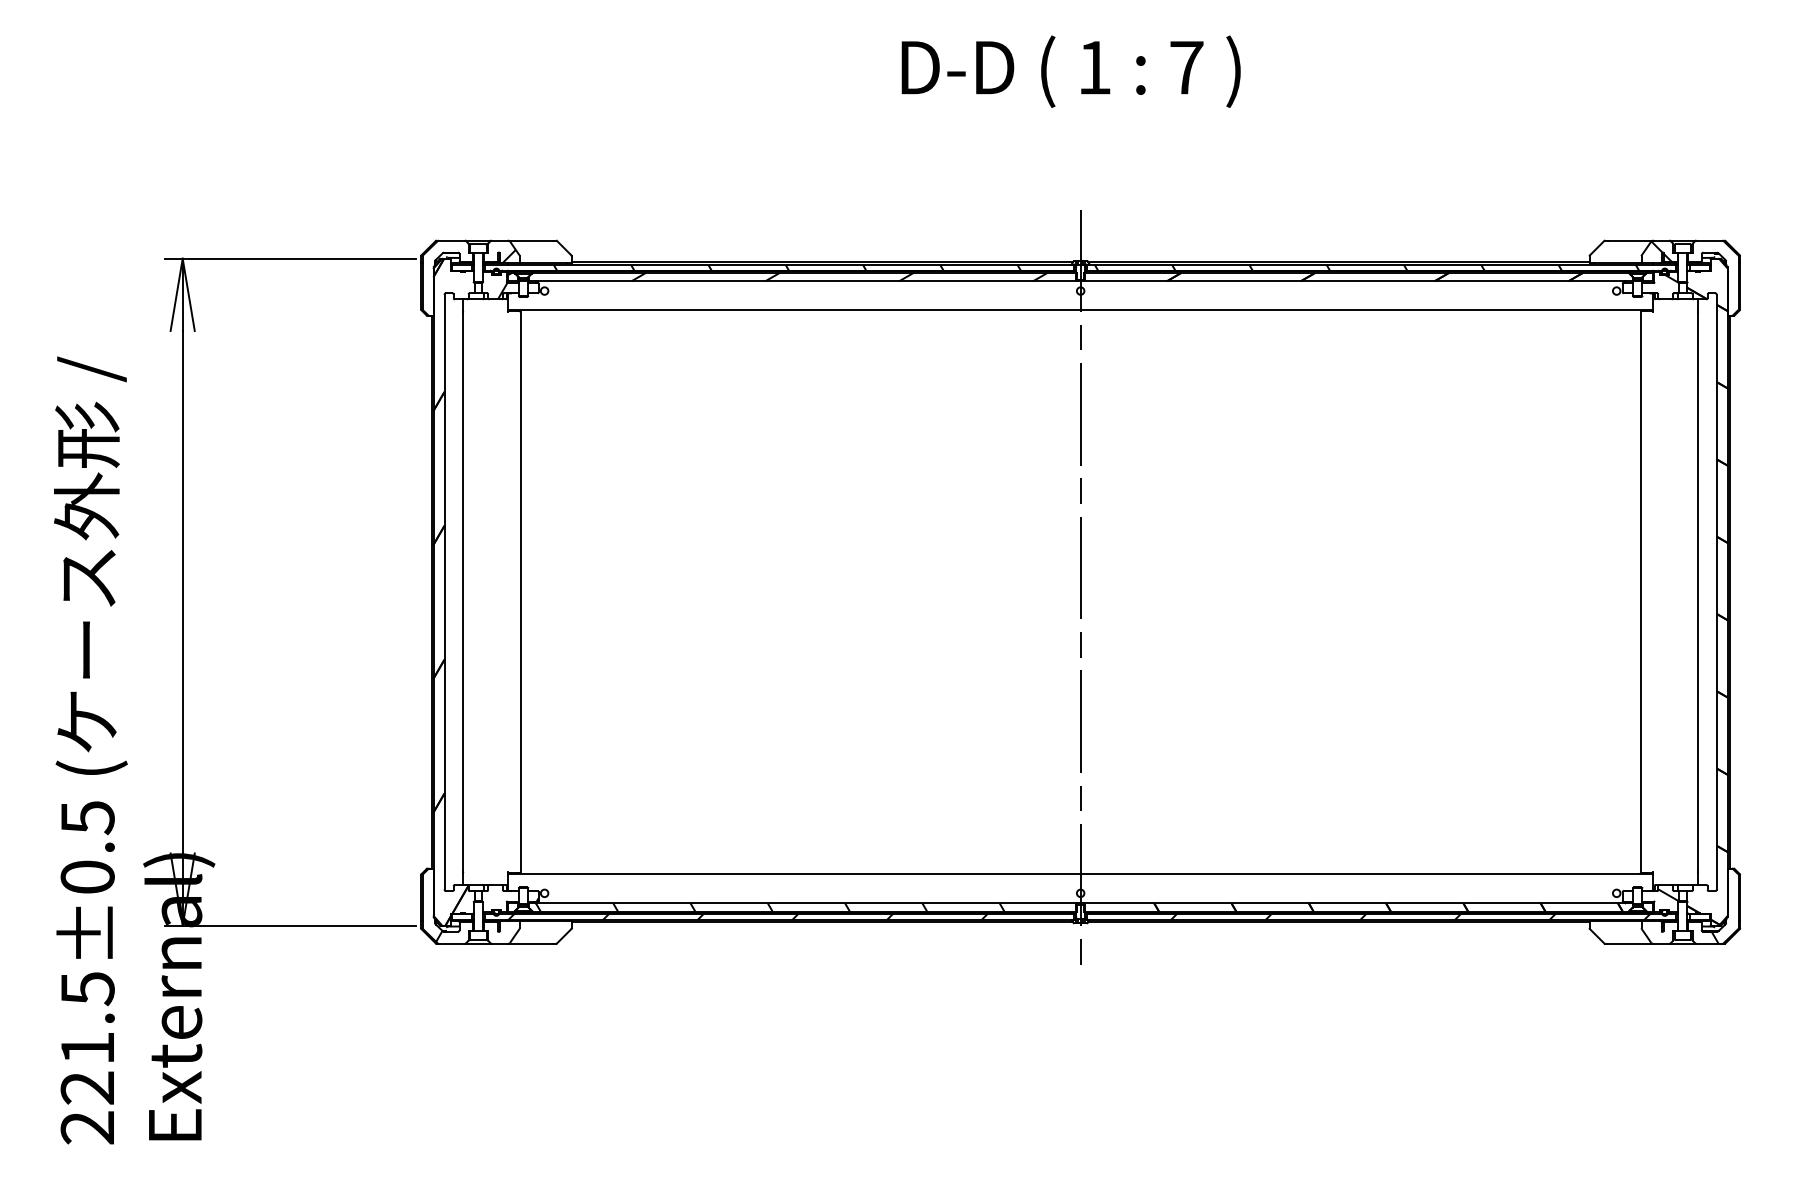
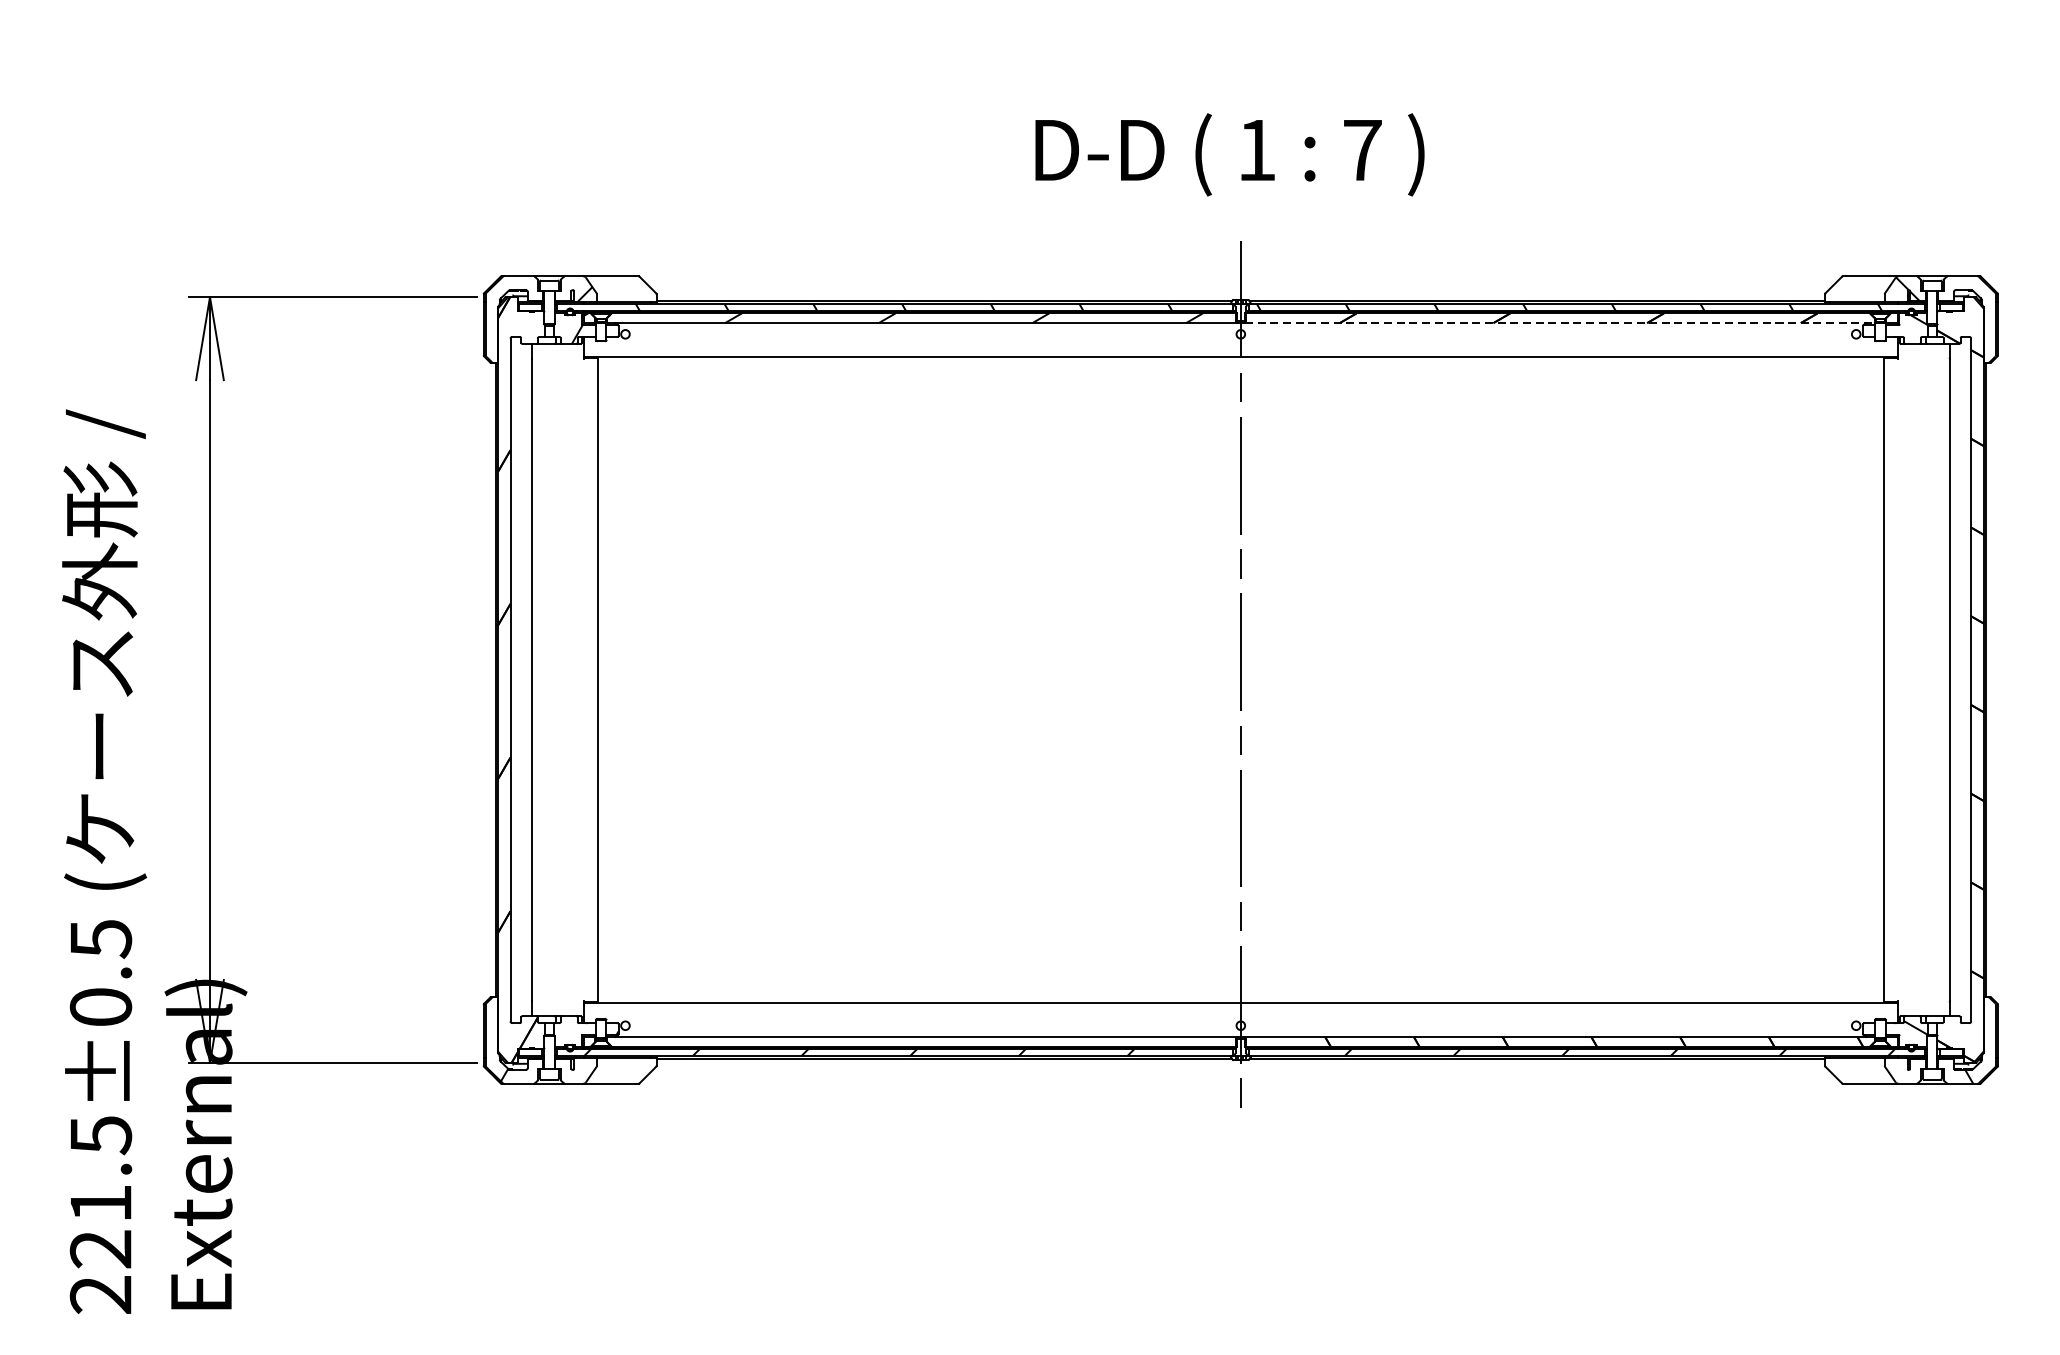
text: (1070, 71) -> (1229, 154), moved
line: (1359, 281) -> (1560, 323), solid -> dashed
hatch: (805, 907) -> (924, 1041), removed

